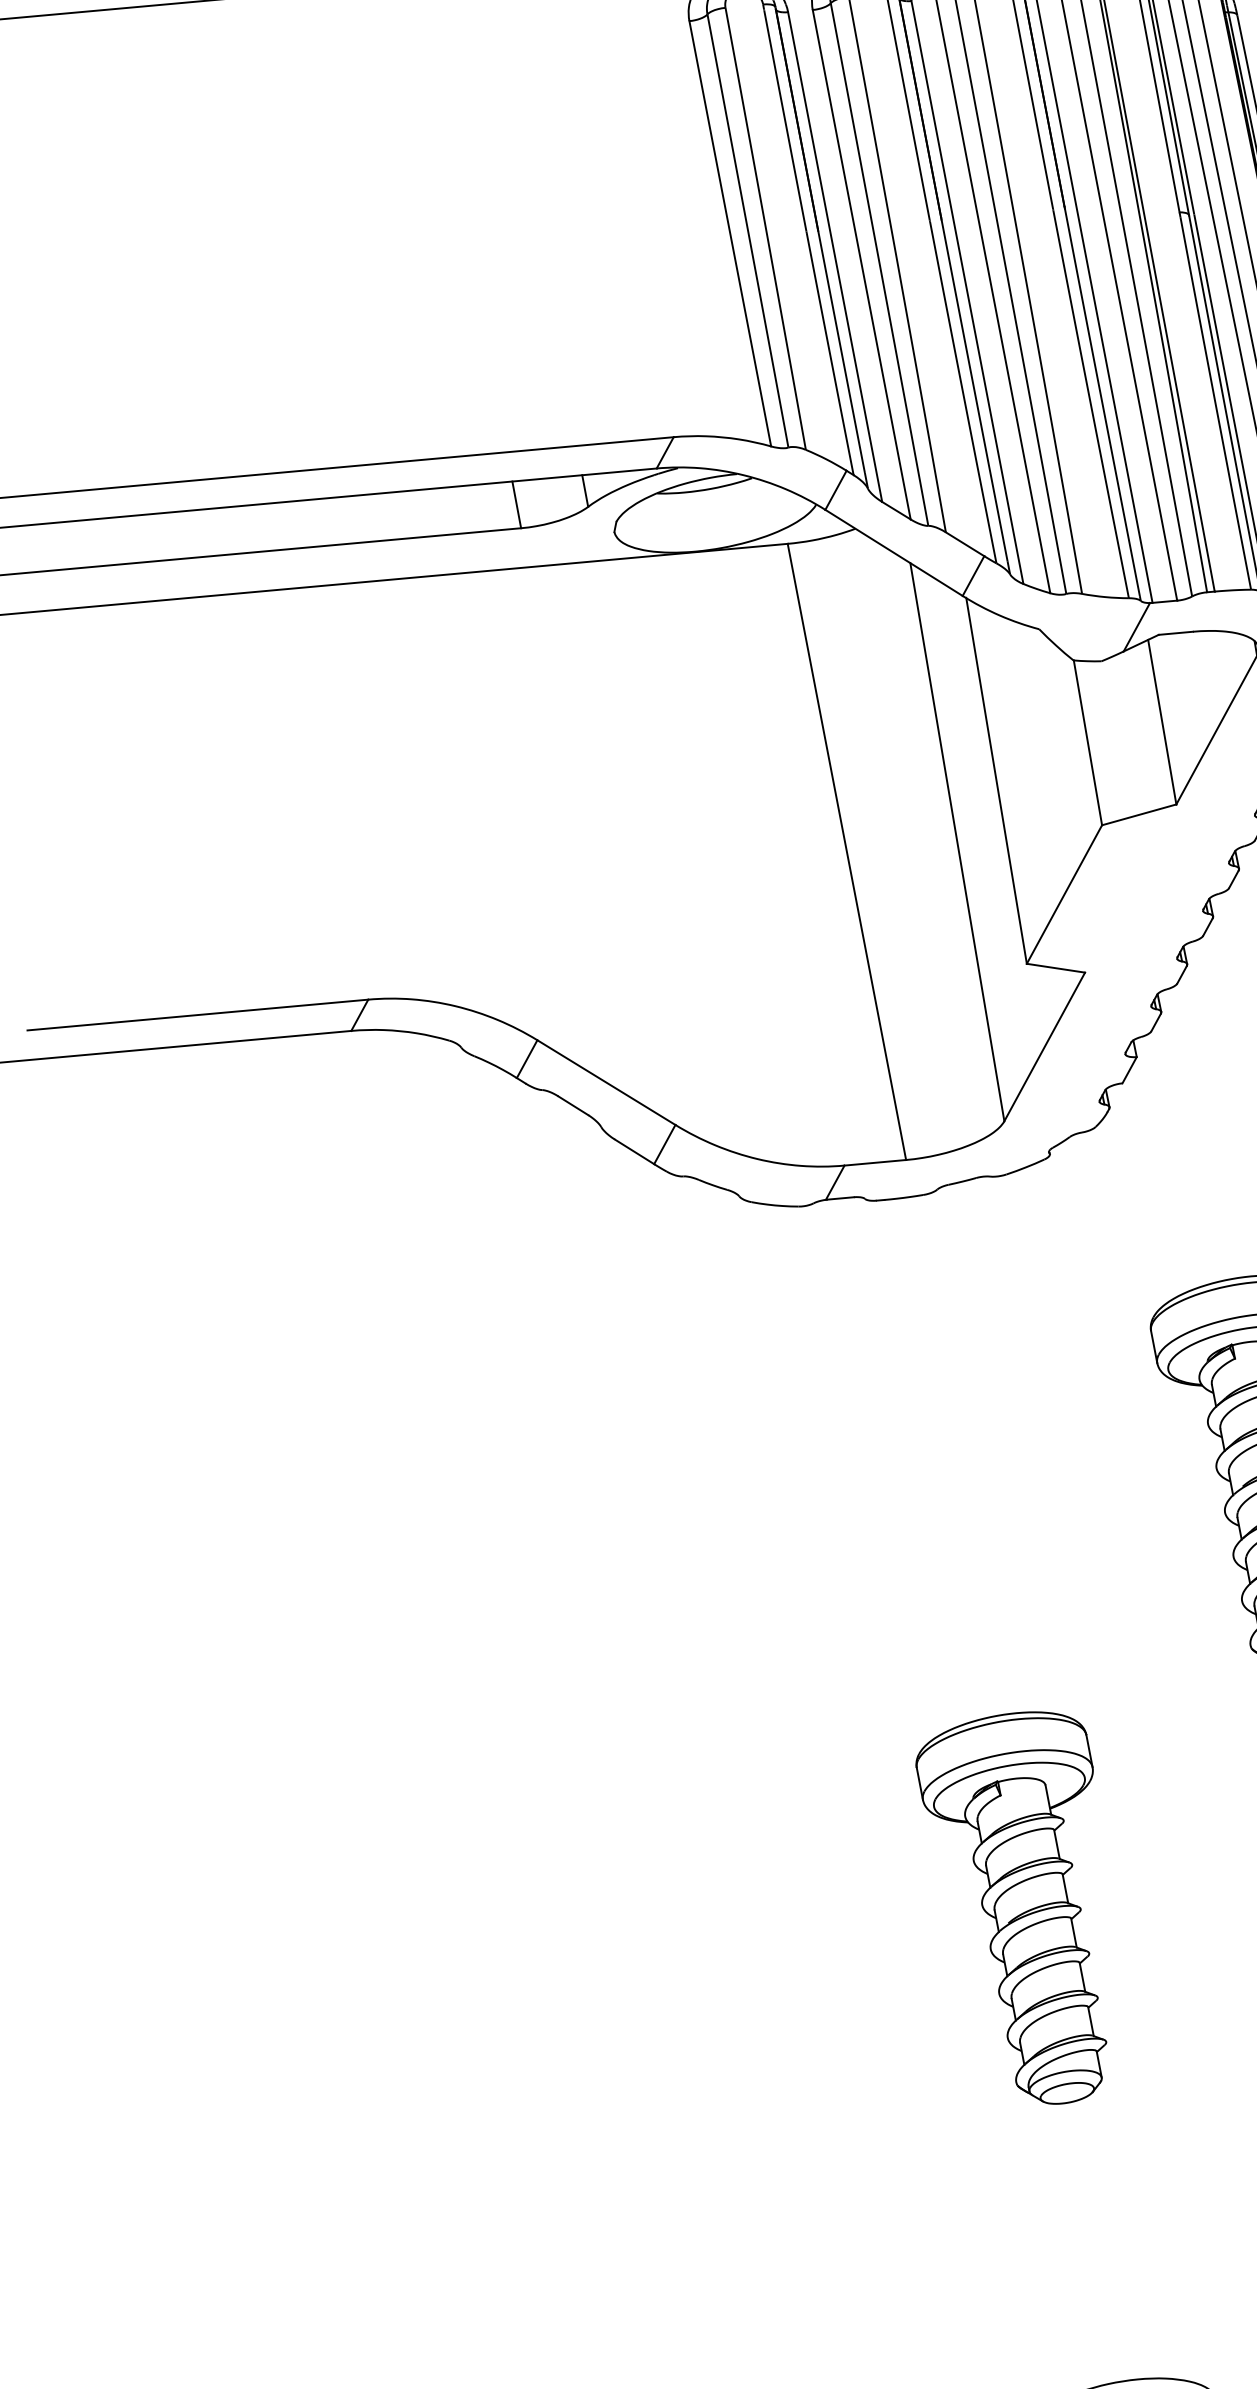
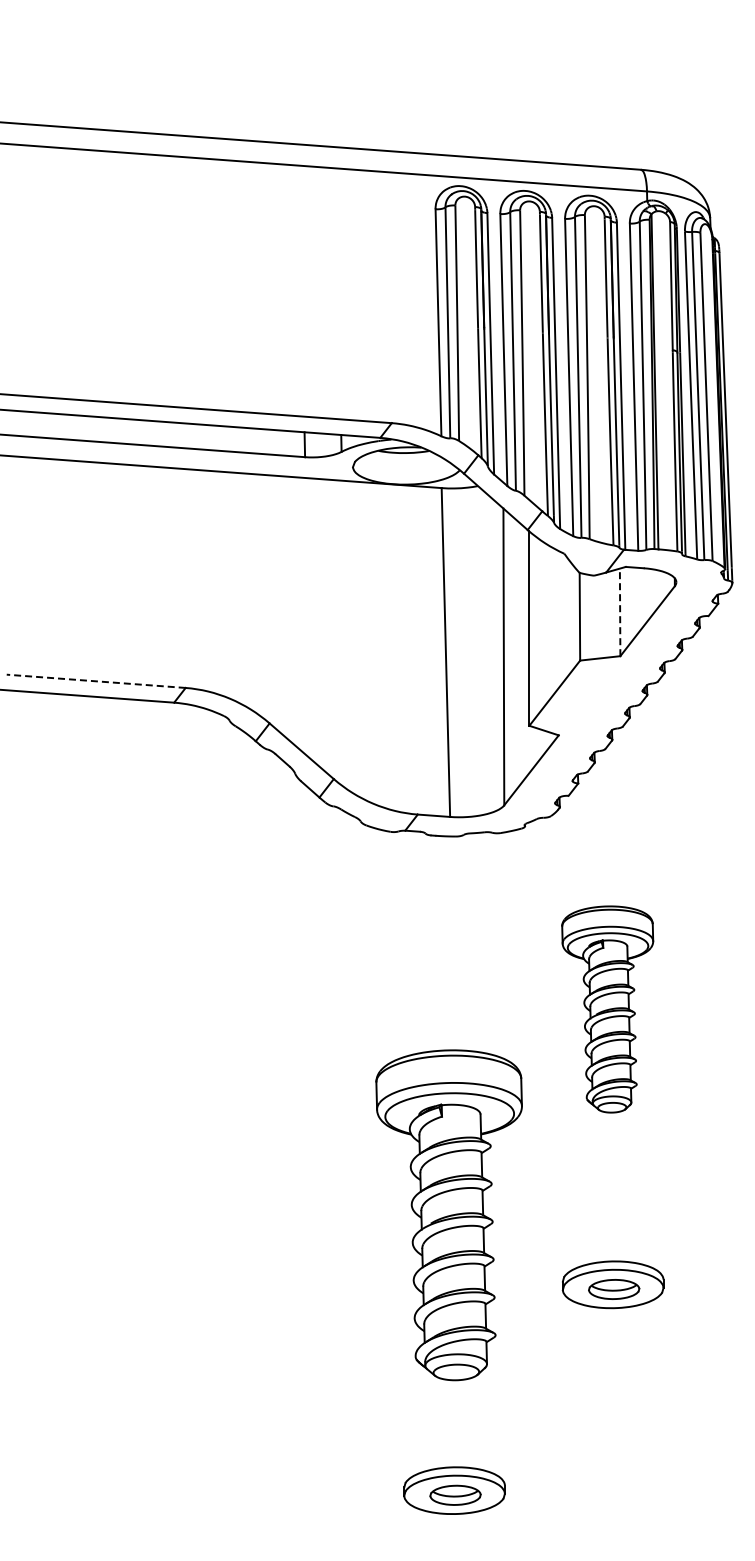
line: (1162, 722) -> (620, 612), solid -> dashed
line: (198, 1015) -> (96, 681), solid -> dashed
part: (1027, 1910) -> (448, 1215), size x1.6

